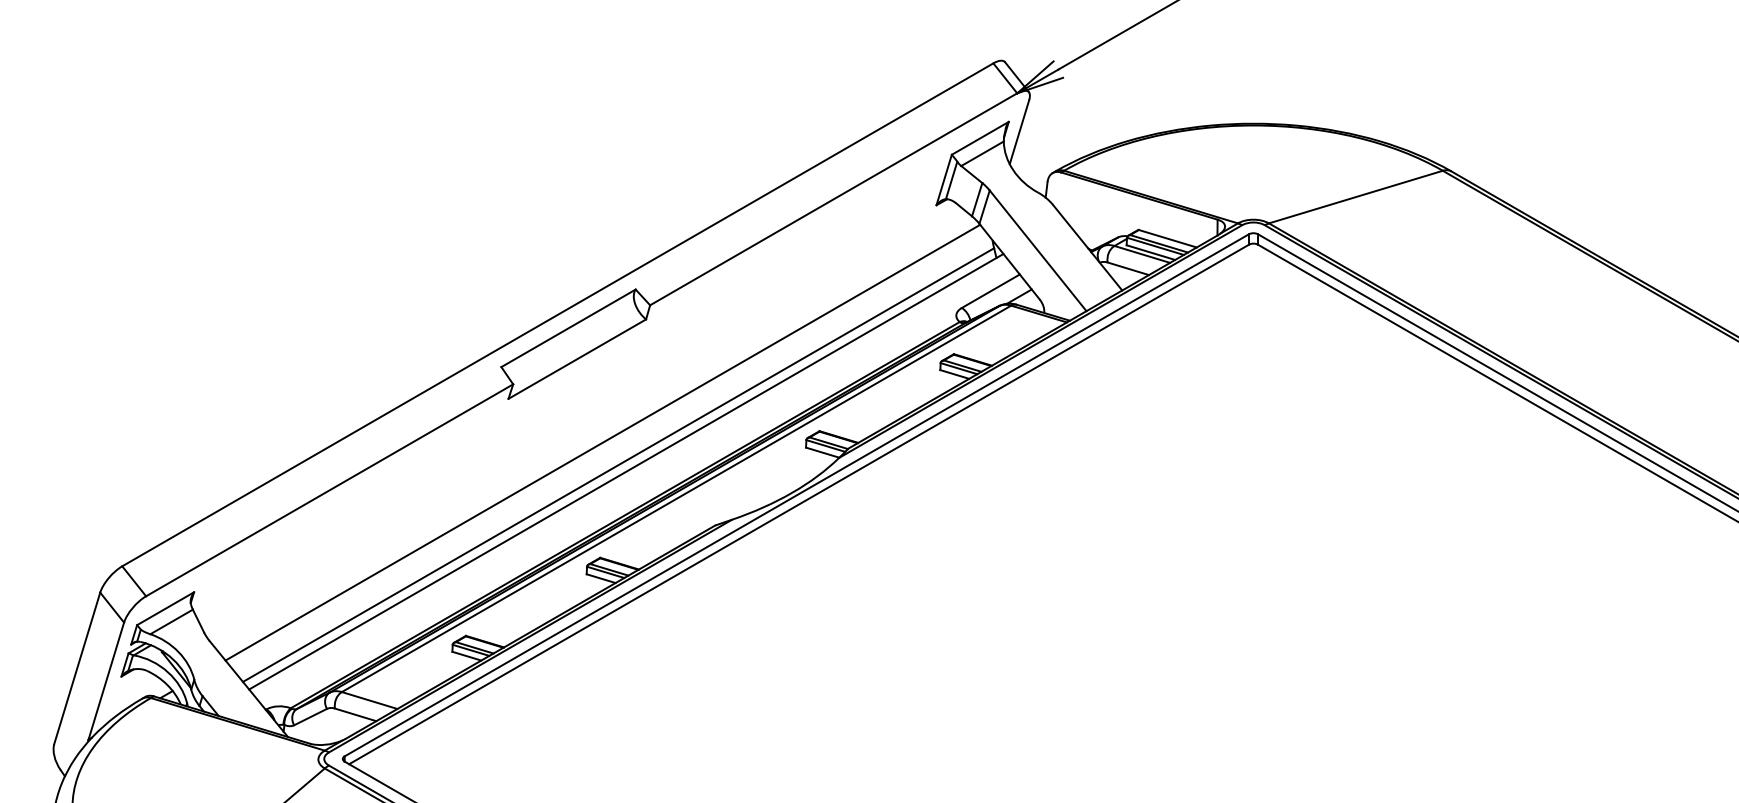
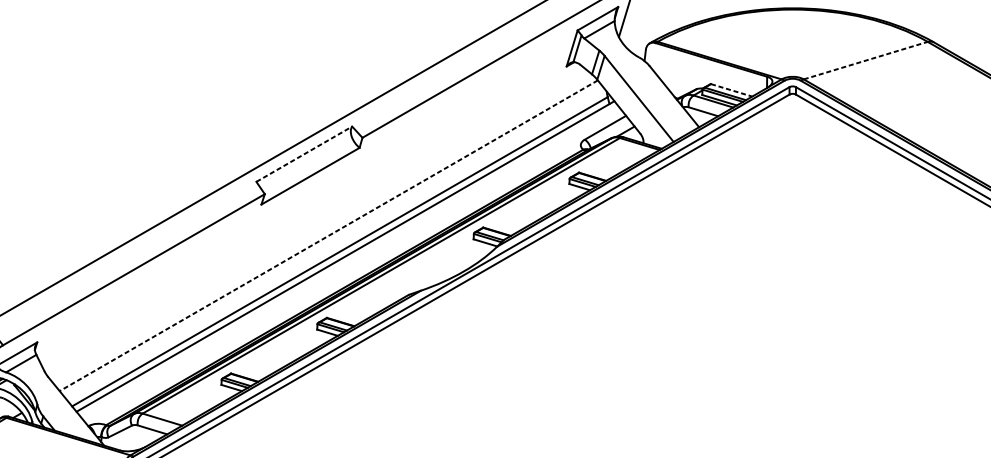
line: (1355, 197) -> (865, 60), solid -> dashed
line: (1168, 238) -> (732, 90), solid -> dashed
line: (568, 328) -> (304, 154), solid -> dashed
line: (602, 442) -> (328, 235), solid -> dashed

